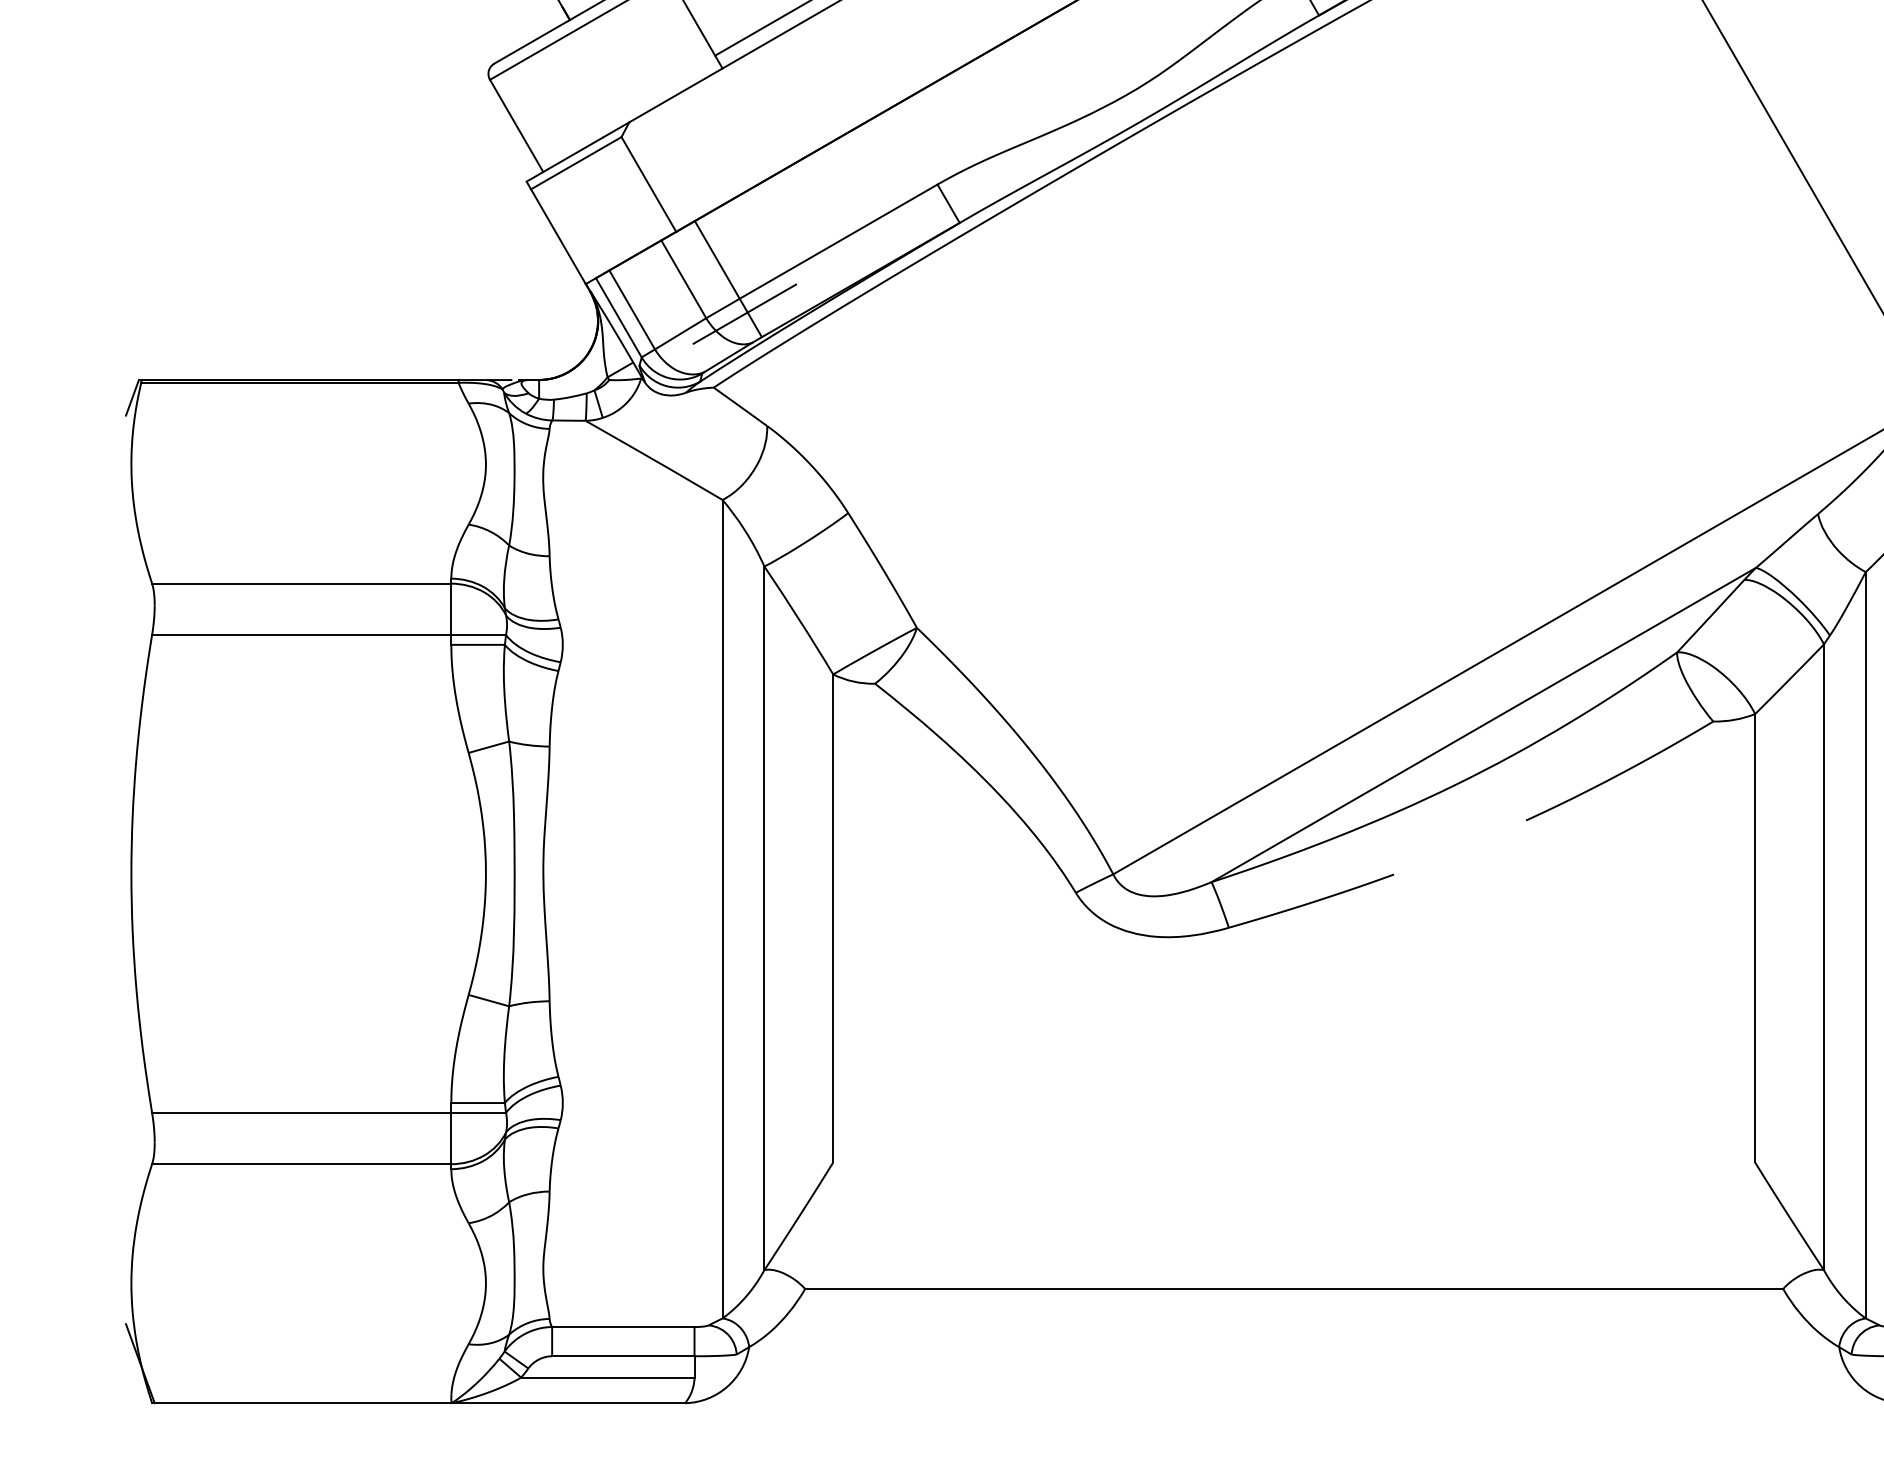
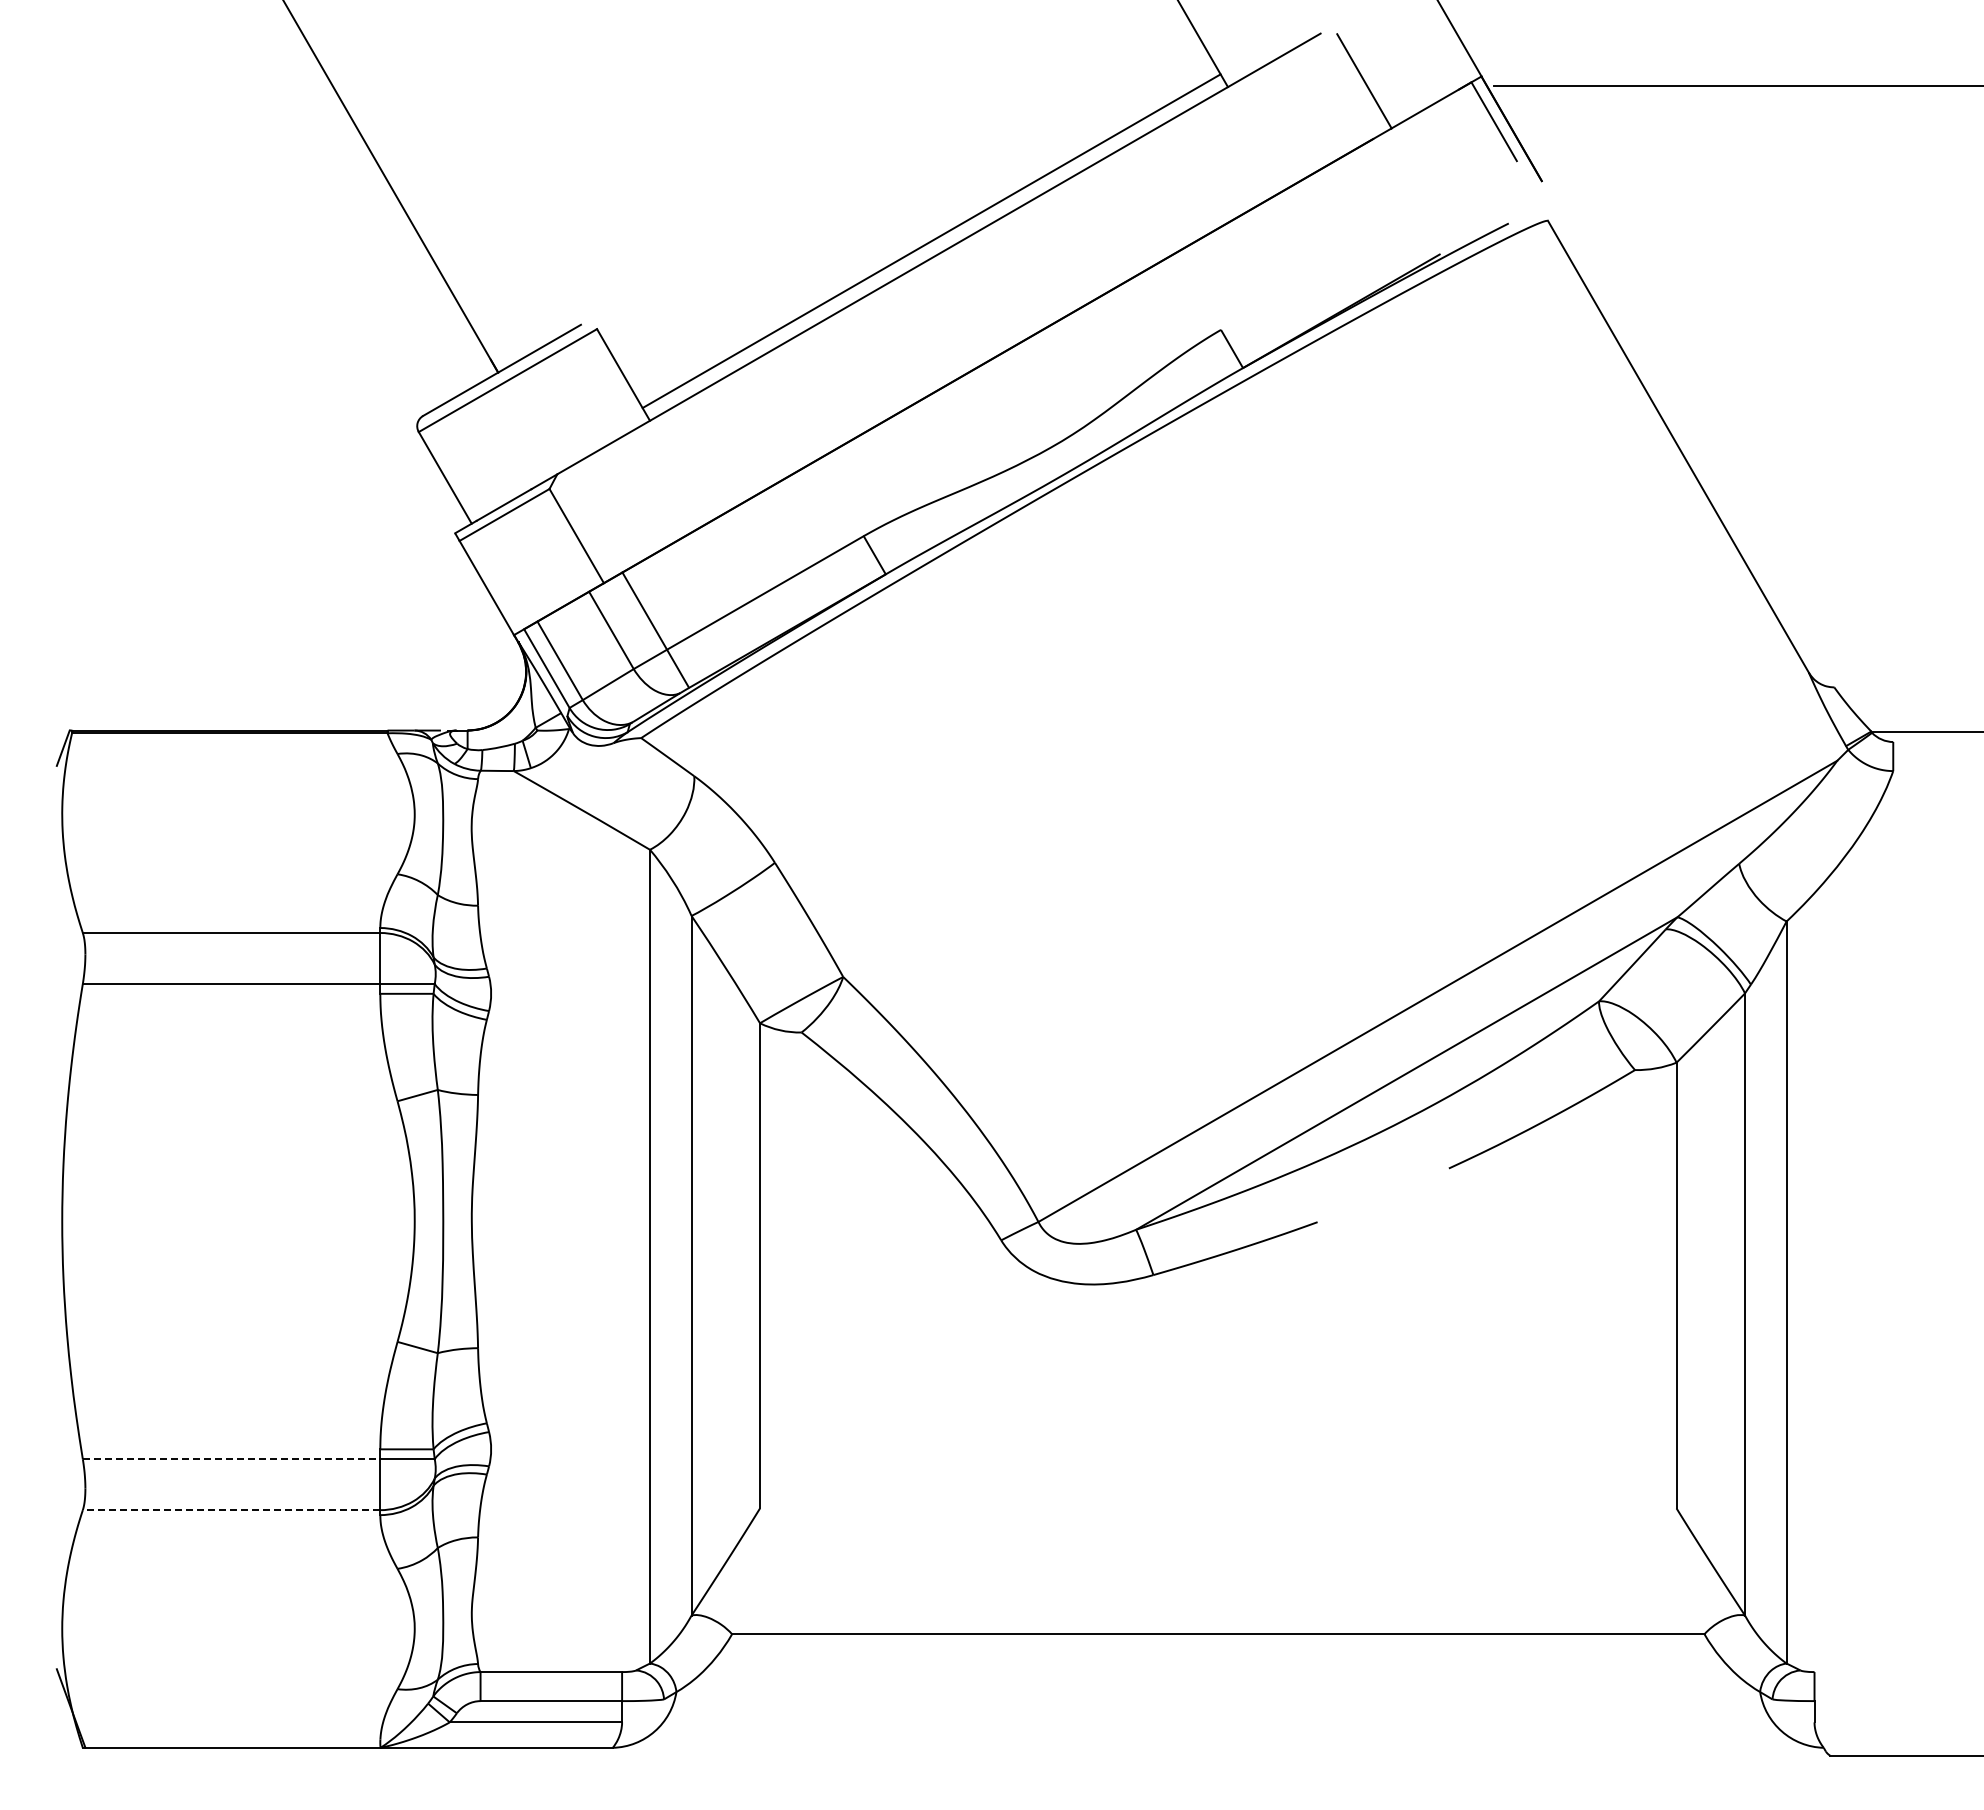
line: (745, 313) -> (672, 664), removed
line: (301, 1113) -> (231, 1459), solid -> dashed
line: (301, 1164) -> (231, 1510), solid -> dashed

